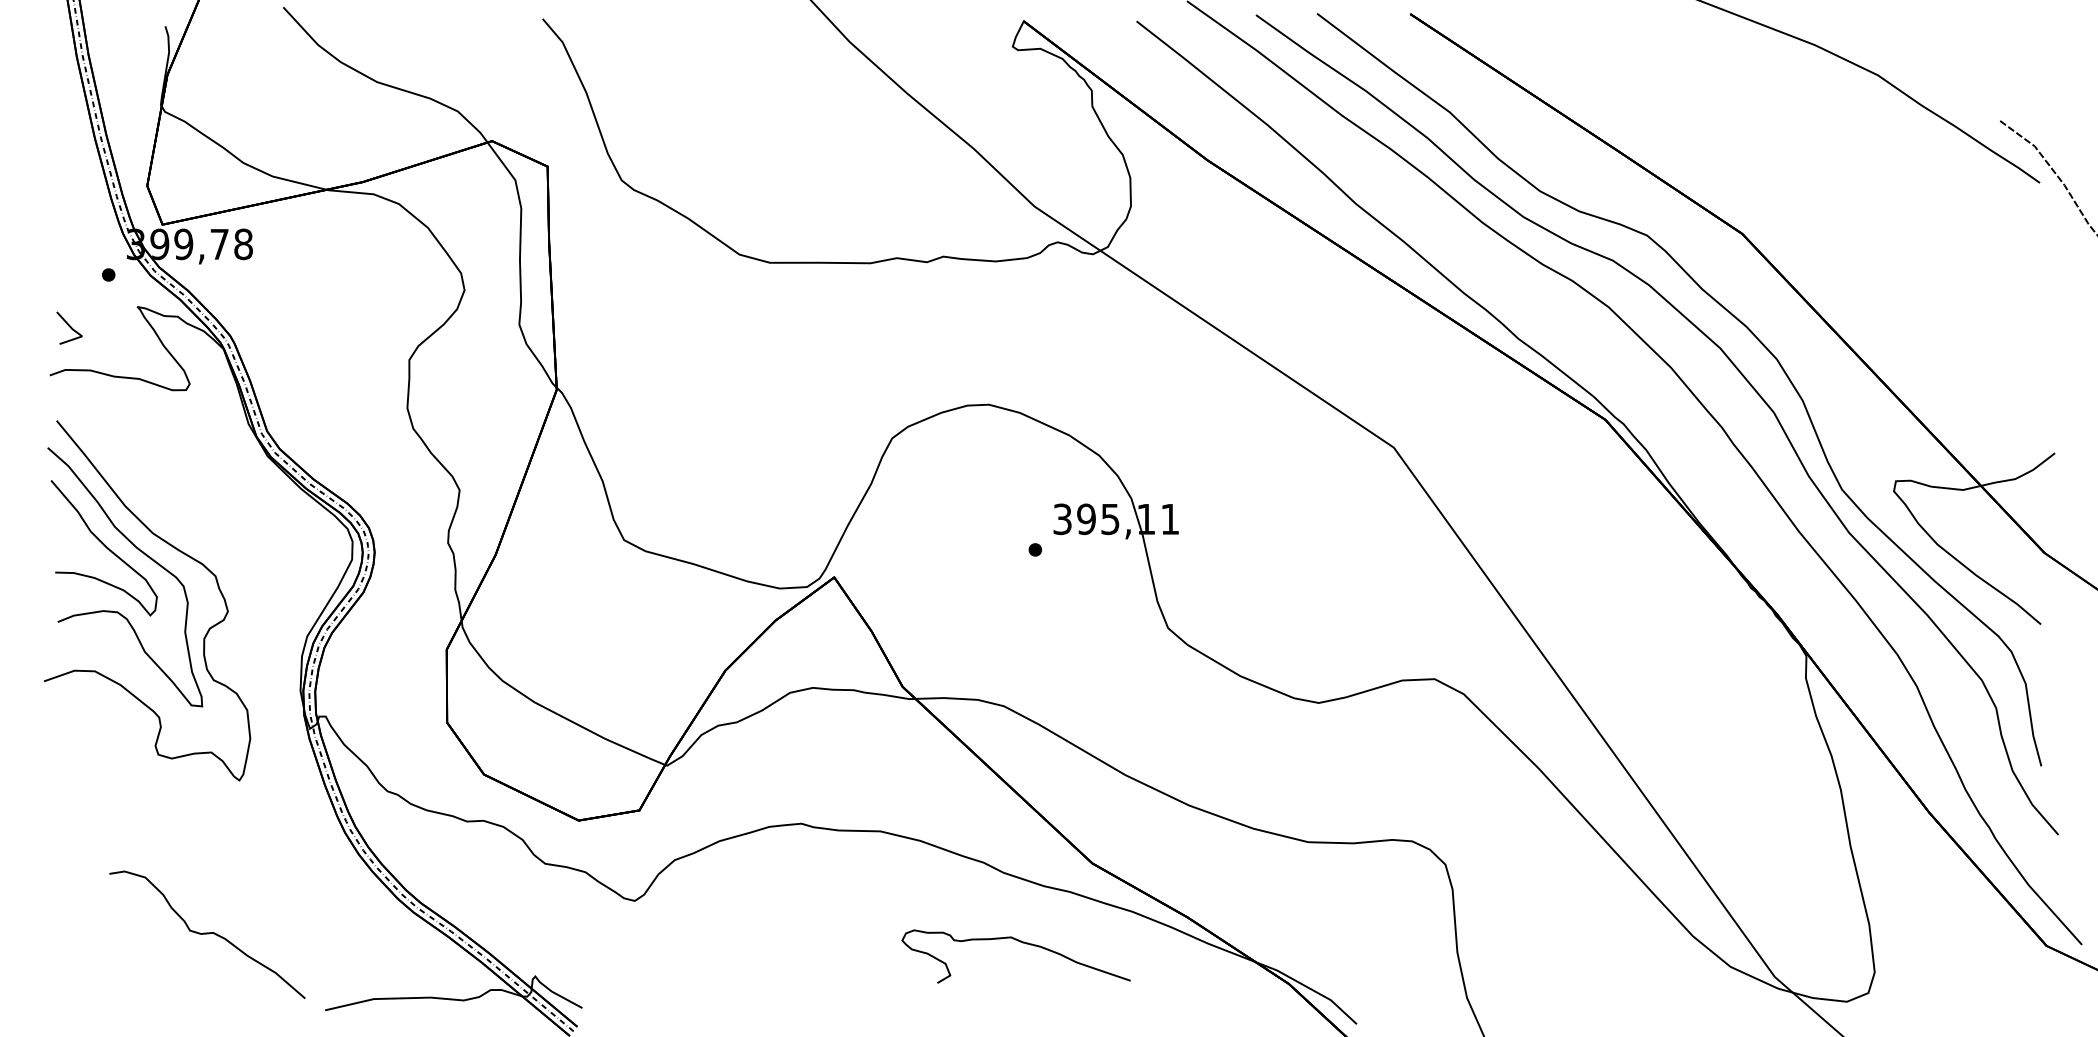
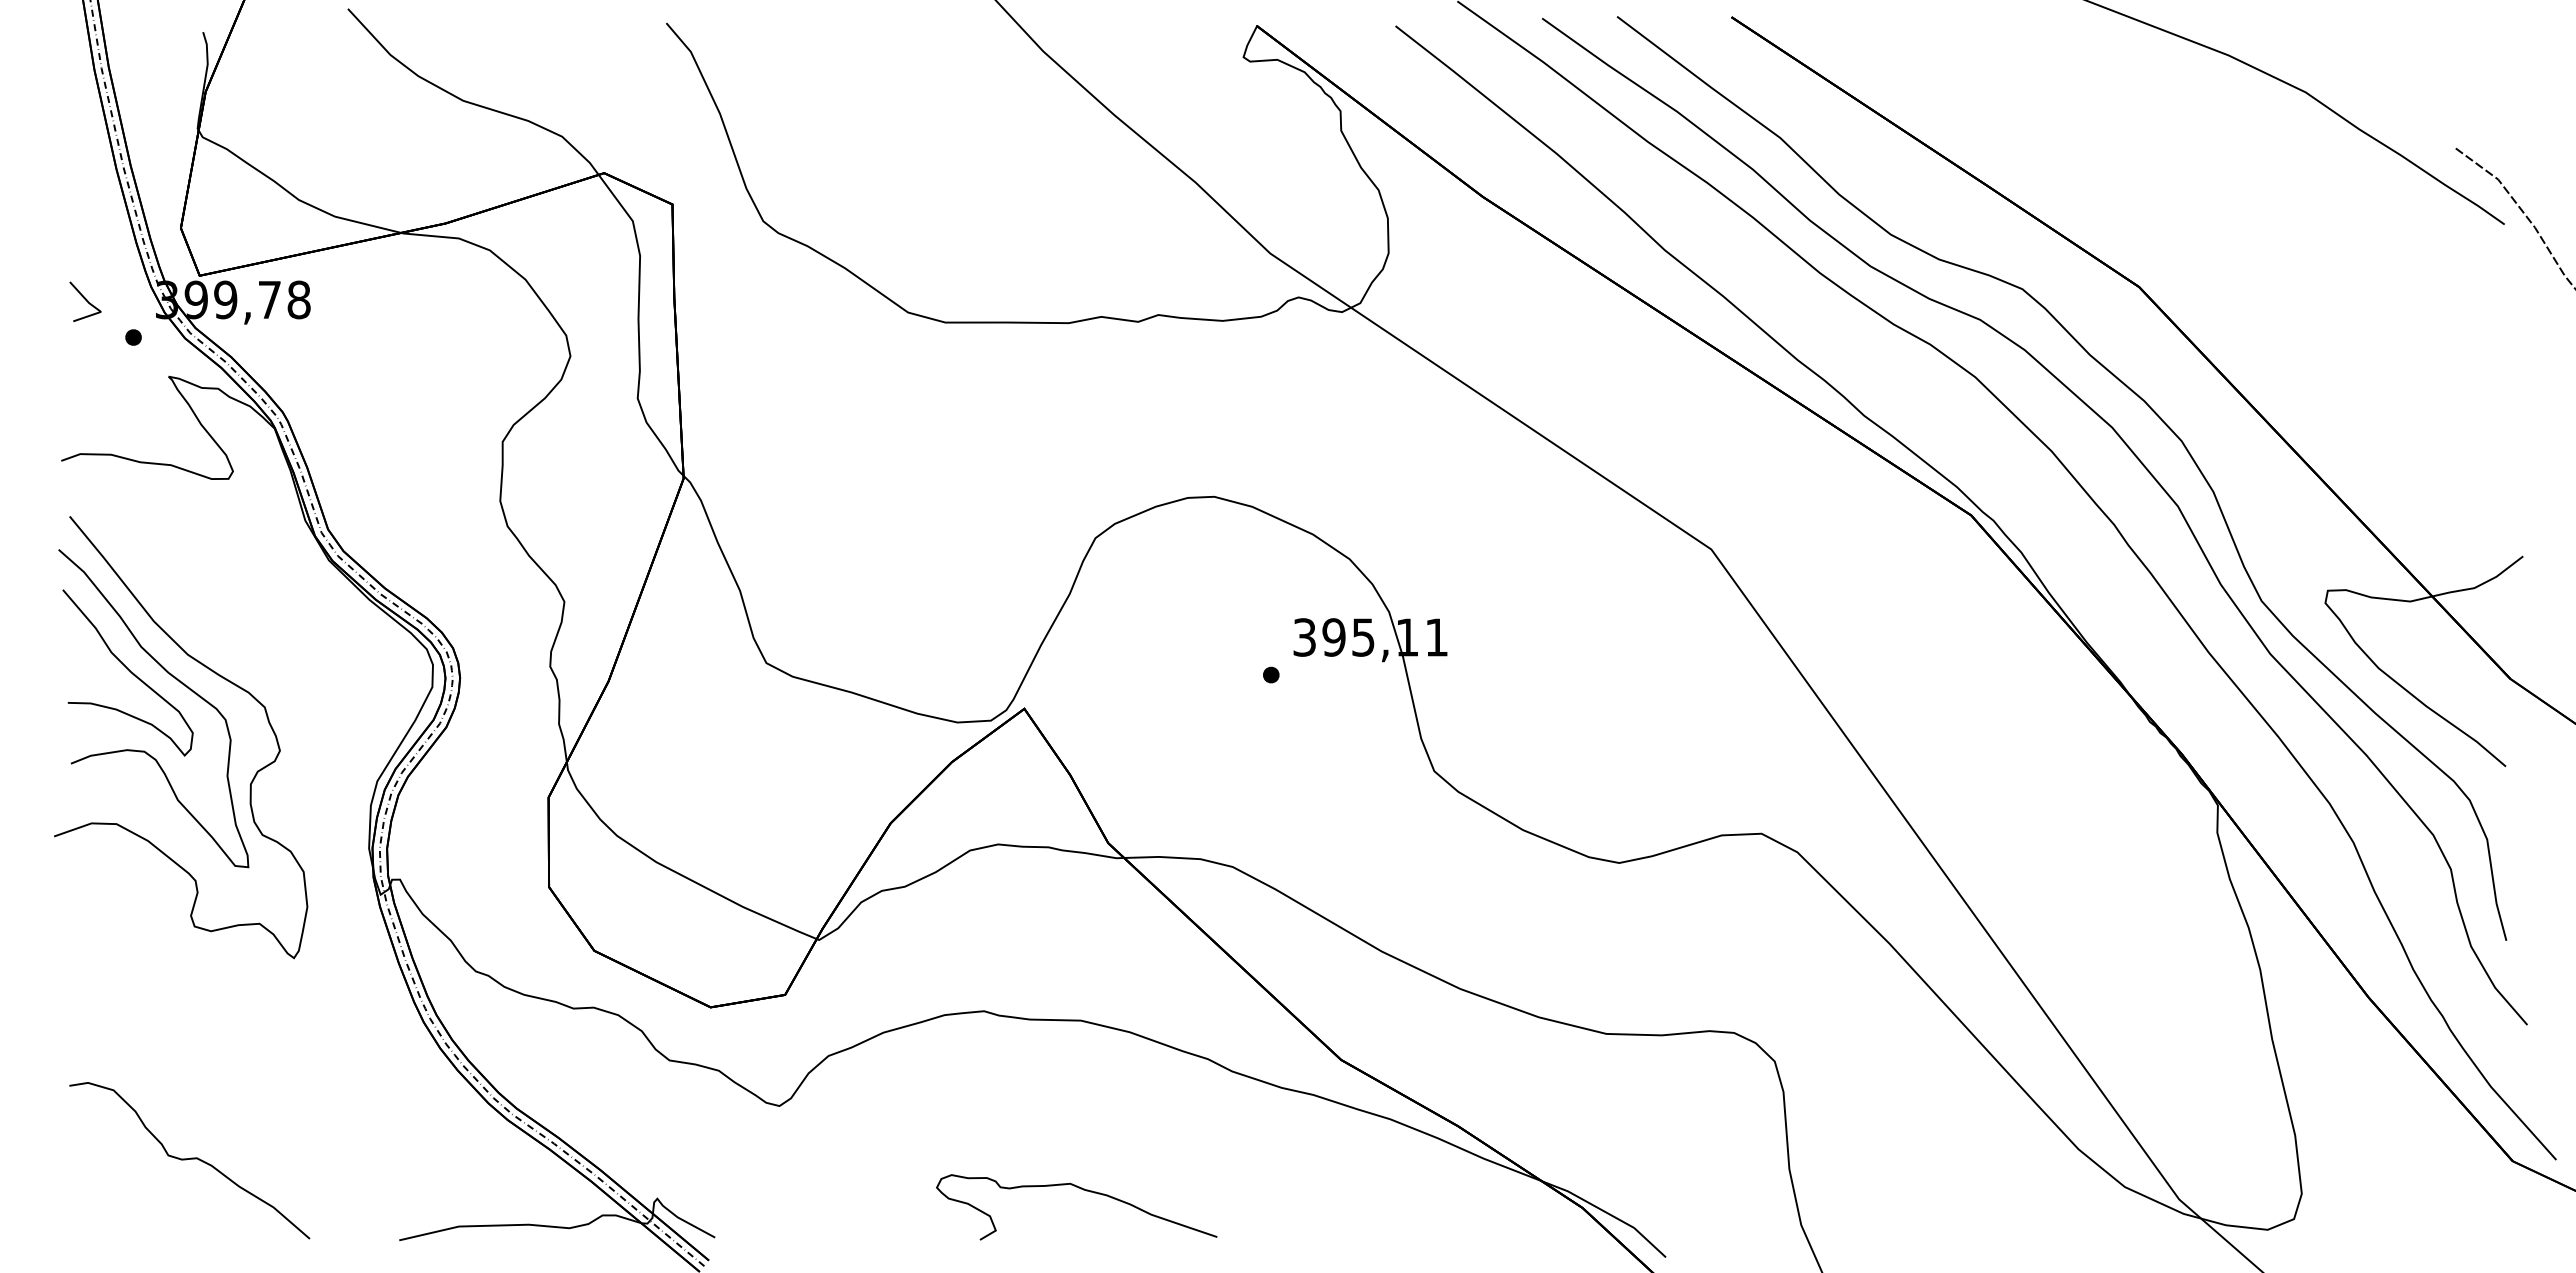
line: (69, 327) -> (85, 300), moved
curve: (207, 933) -> (189, 1159), moved
curve: (1021, 942) -> (1083, 1190), moved

